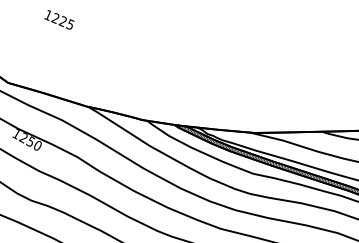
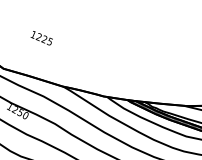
text: (59, 19) -> (41, 37), moved

